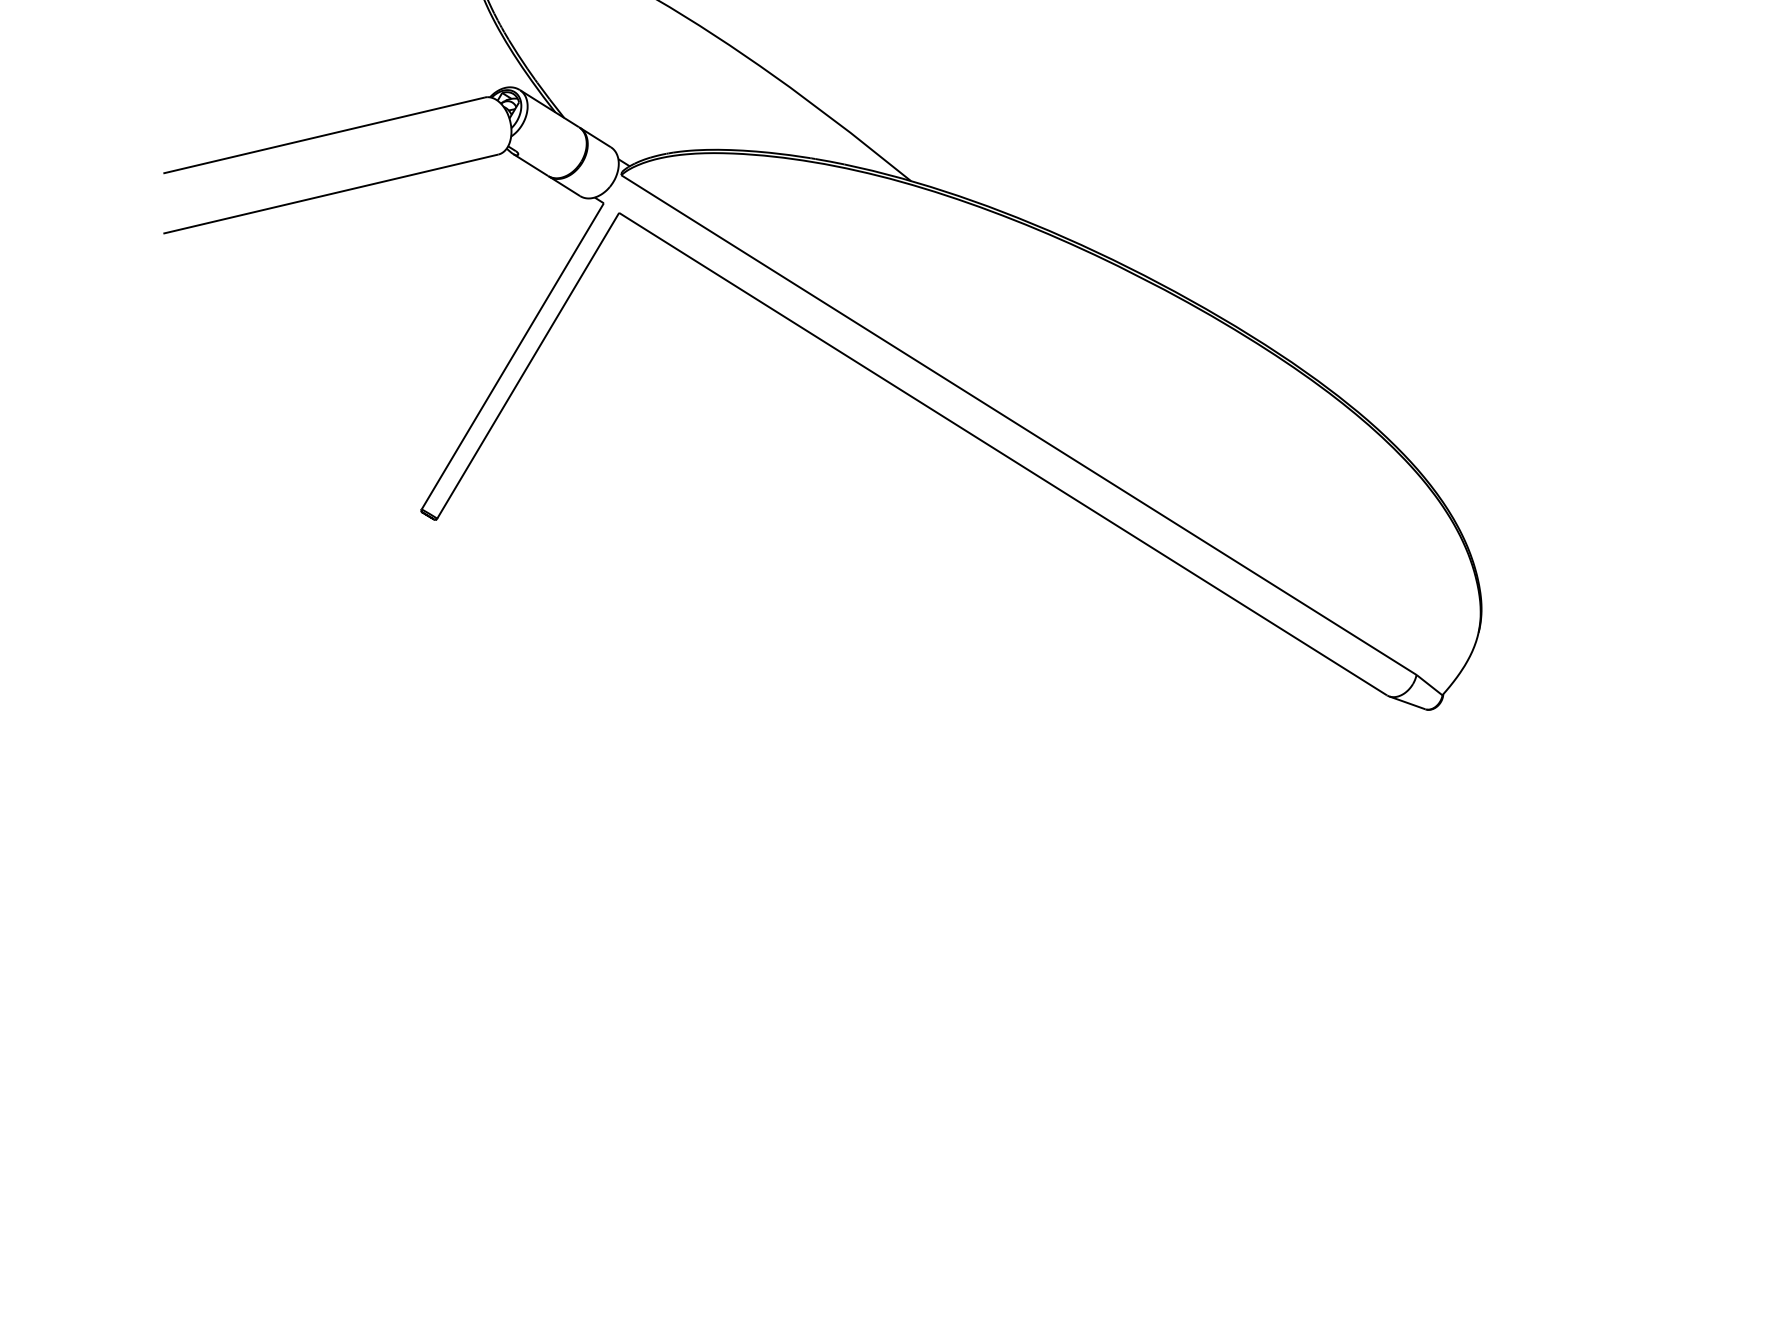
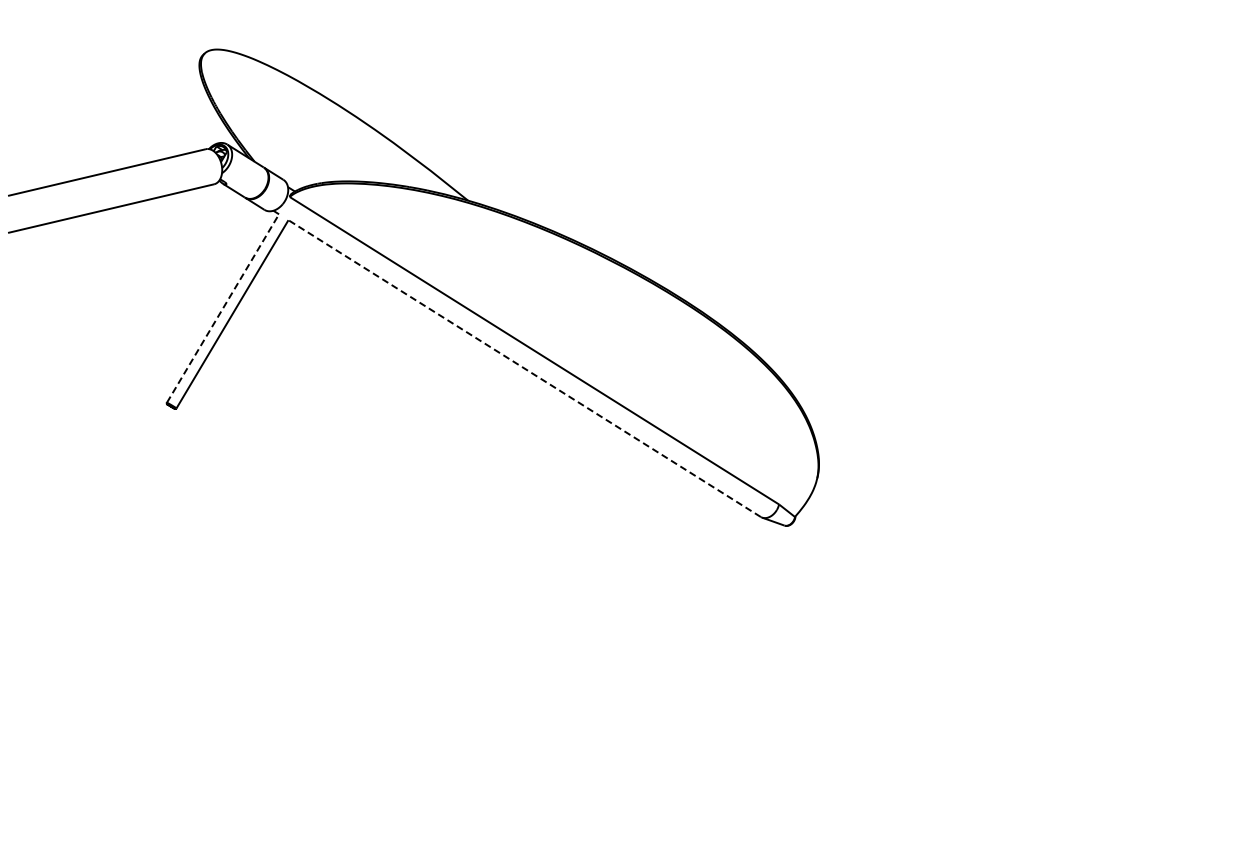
line: (513, 356) -> (223, 308), solid -> dashed
line: (1002, 453) -> (524, 368), solid -> dashed

